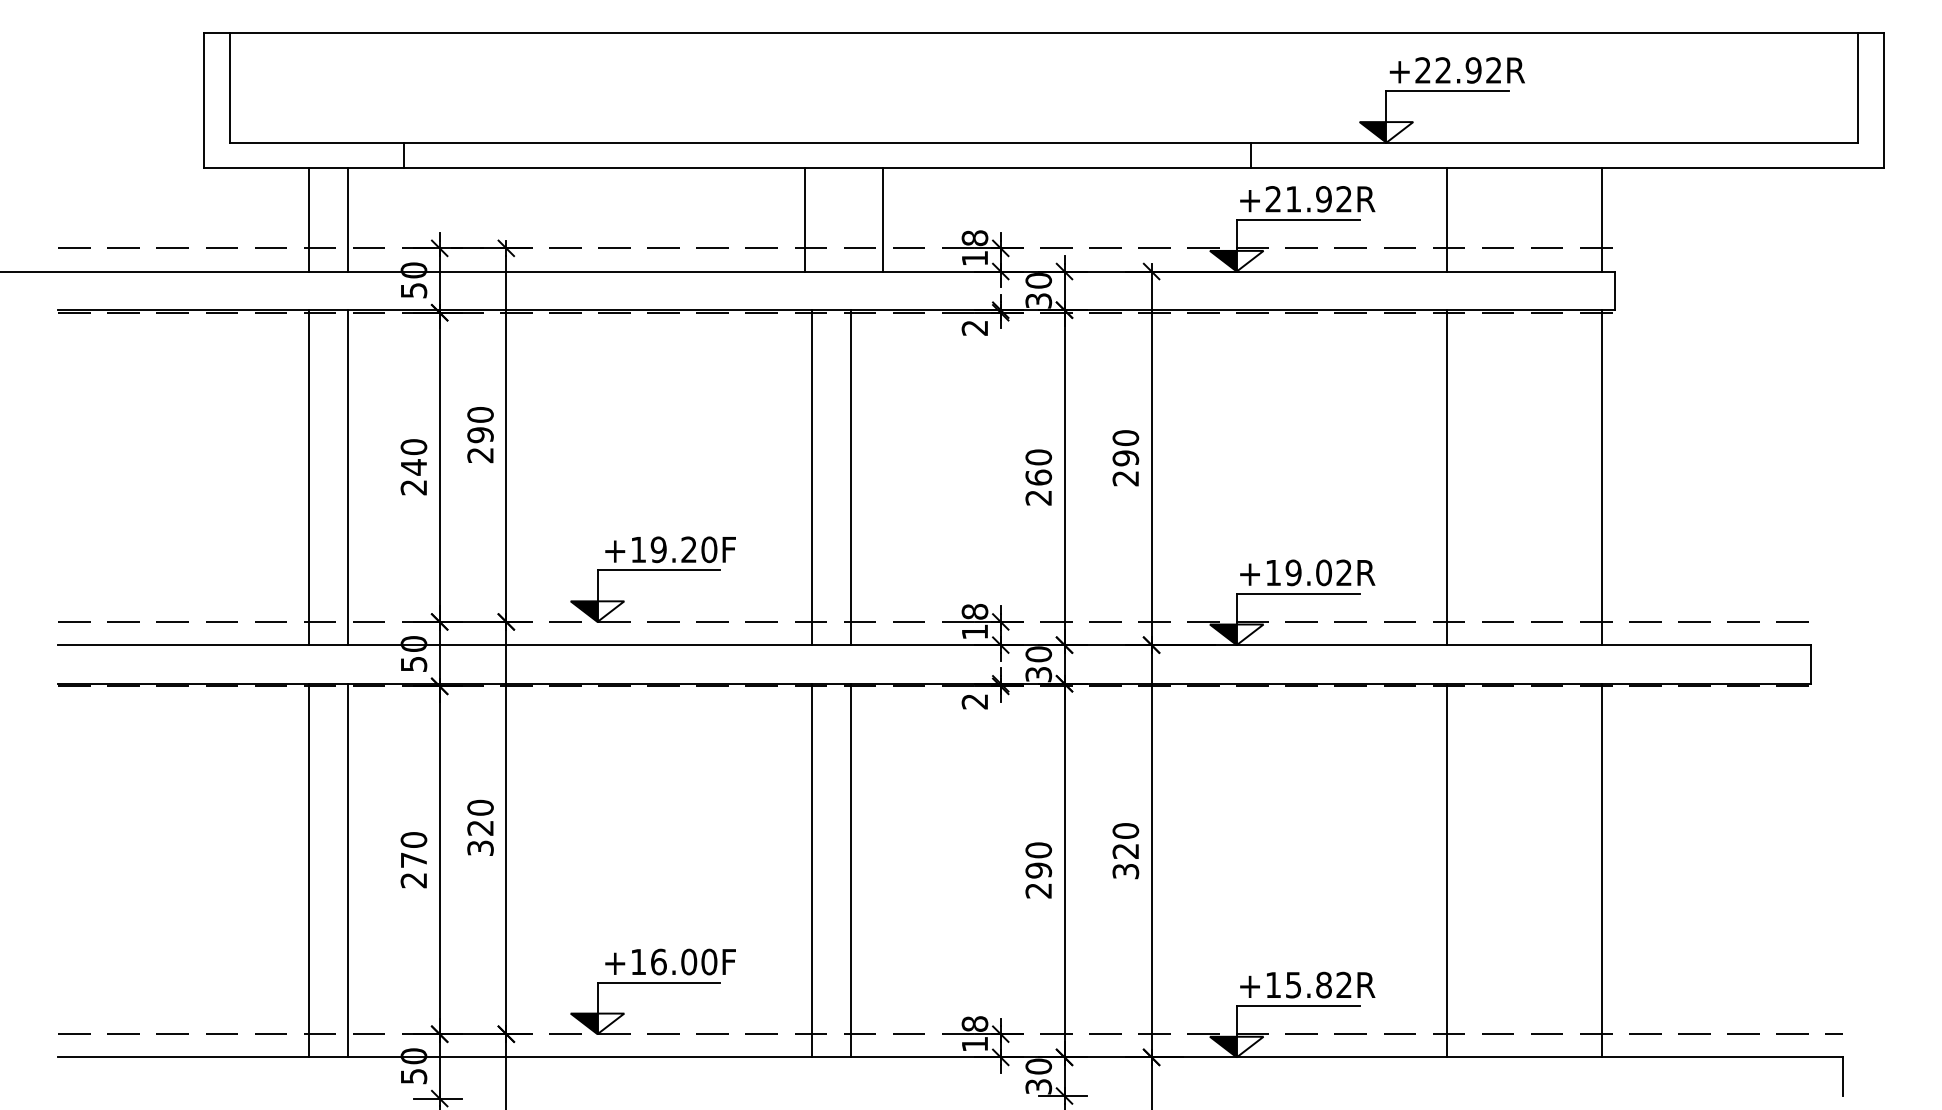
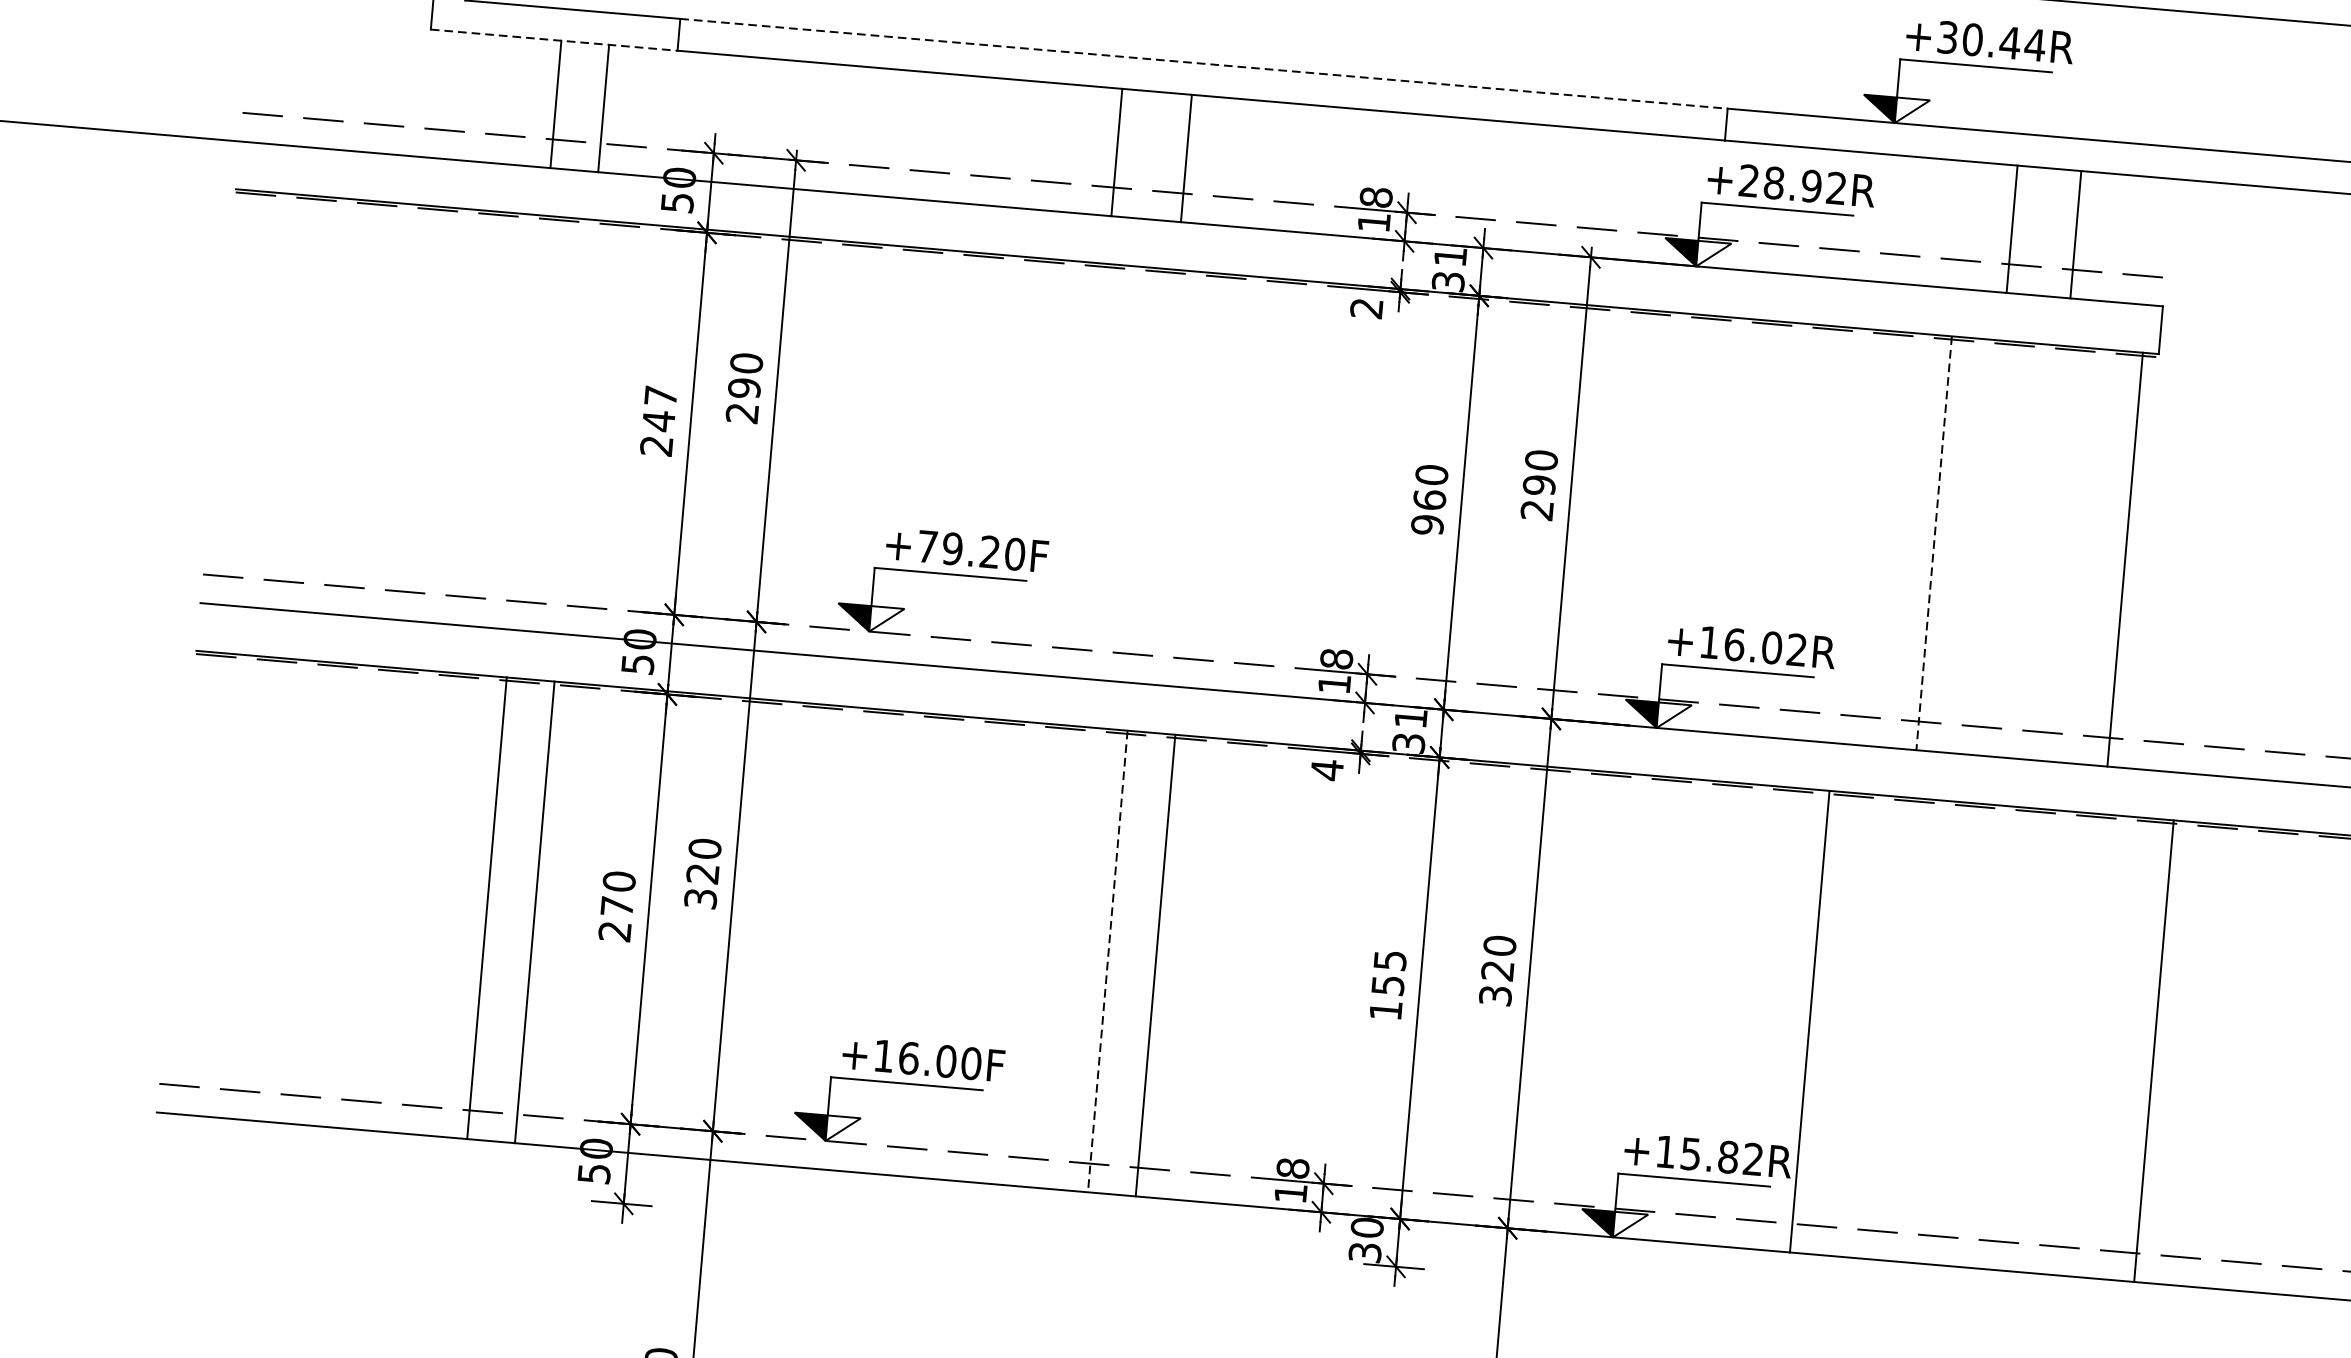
text: (1458, 70) -> (1991, 41), +22.92R -> +30.44R
line: (827, 142) -> (1204, 63), solid -> dashed
line: (303, 168) -> (553, 40), solid -> dashed
text: (1293, 199) -> (1773, 183), +21.92R -> +28.92R
line: (805, 219) -> (1116, 151), moved
line: (882, 219) -> (1186, 157), moved
line: (1447, 219) -> (2012, 228), moved
line: (1601, 219) -> (2075, 234), moved
text: (1038, 280) -> (1450, 256), 30 -> 31
text: (413, 447) -> (660, 396), 240 -> 247
line: (309, 477) -> (528, 422), removed
line: (348, 477) -> (576, 426), removed
line: (811, 477) -> (1148, 475), removed
line: (850, 477) -> (1197, 479), removed
line: (1447, 478) -> (1934, 544), solid -> dashed
text: (1038, 497) -> (1427, 524), 260 -> 960
text: (638, 549) -> (927, 546), +19.20F -> +79.20F
text: (1293, 572) -> (1734, 644), +19.02R -> +16.02R
text: (1038, 654) -> (1410, 718), 30 -> 31
text: (974, 701) -> (1326, 769), 2 -> 4
line: (811, 870) -> (1107, 961), solid -> dashed
text: (1038, 870) -> (1387, 985), 290 -> 155
line: (1447, 870) -> (1810, 1021), moved
line: (1601, 870) -> (2153, 1051), moved

